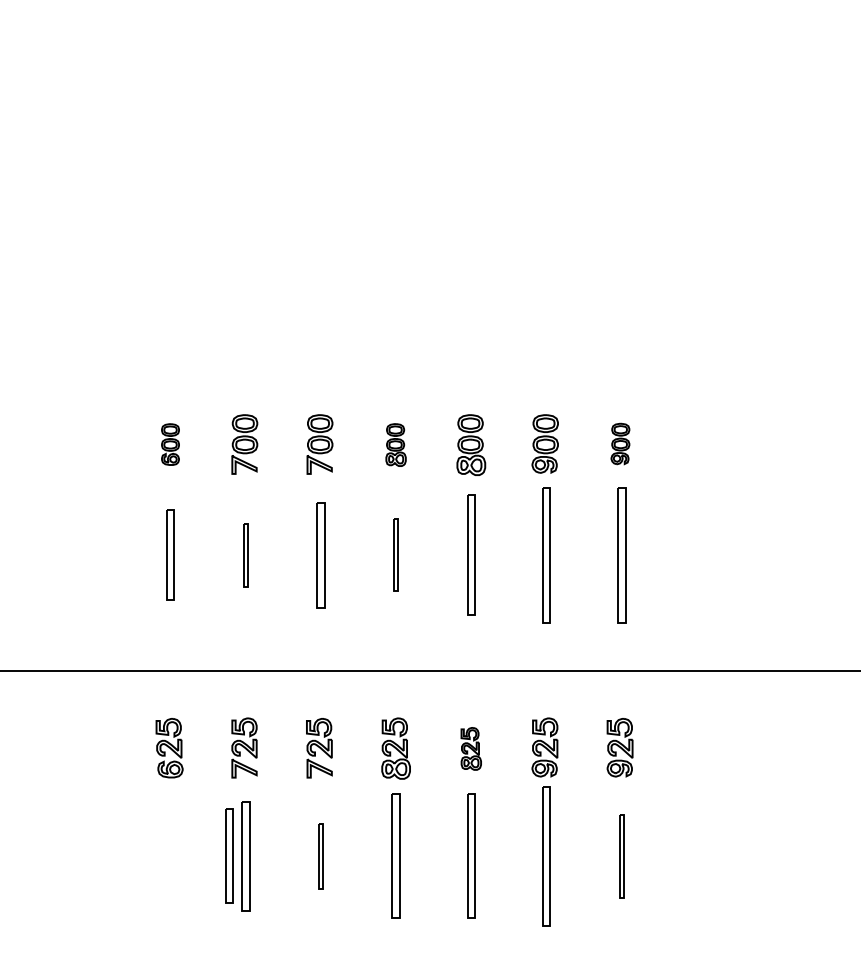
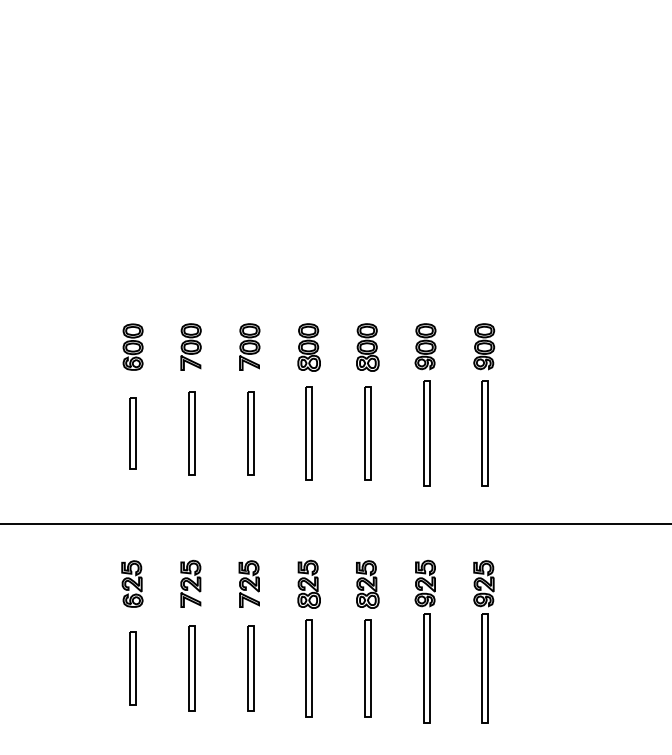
part: (620, 443) -> (484, 346), size x1.43
part: (170, 444) -> (133, 347), size x1.43
part: (395, 444) -> (308, 347), size x1.43
part: (395, 554) -> (308, 432), size x1.67
part: (245, 555) -> (191, 433), size x1.67
part: (471, 748) -> (367, 584), size x1.43
part: (229, 855) -> (133, 667), moved
part: (320, 856) -> (250, 668), size x1.67
part: (621, 856) -> (485, 668), size x1.67

